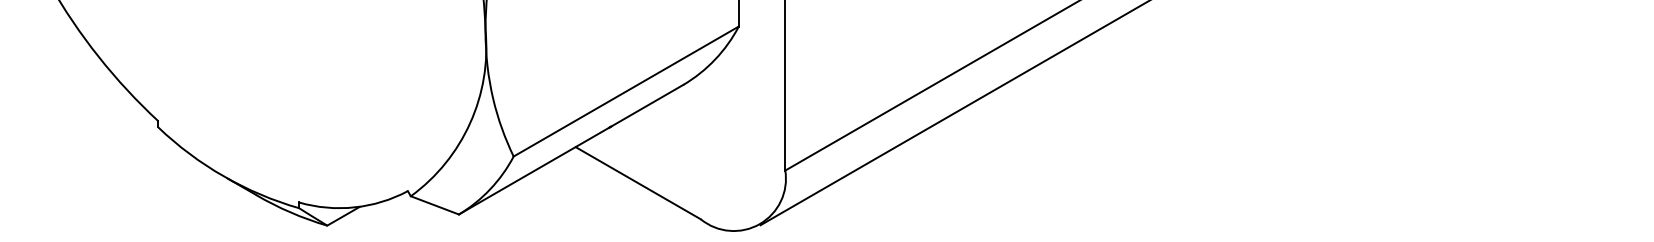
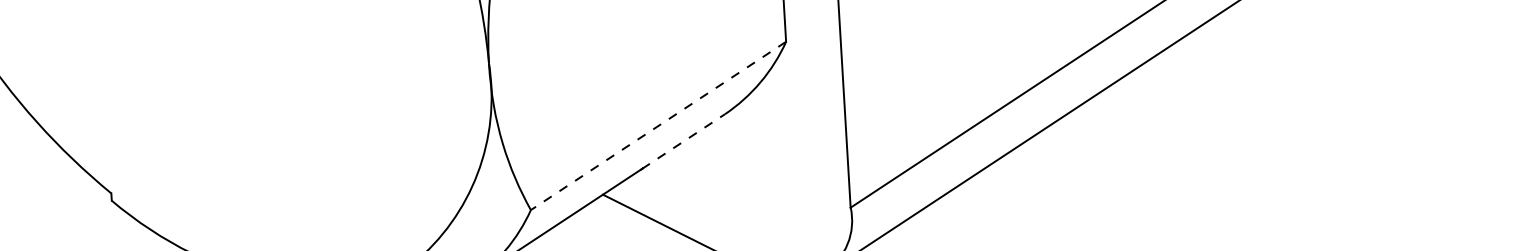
line: (626, 91) -> (658, 125), solid -> dashed
line: (647, 105) -> (684, 140), solid -> dashed

